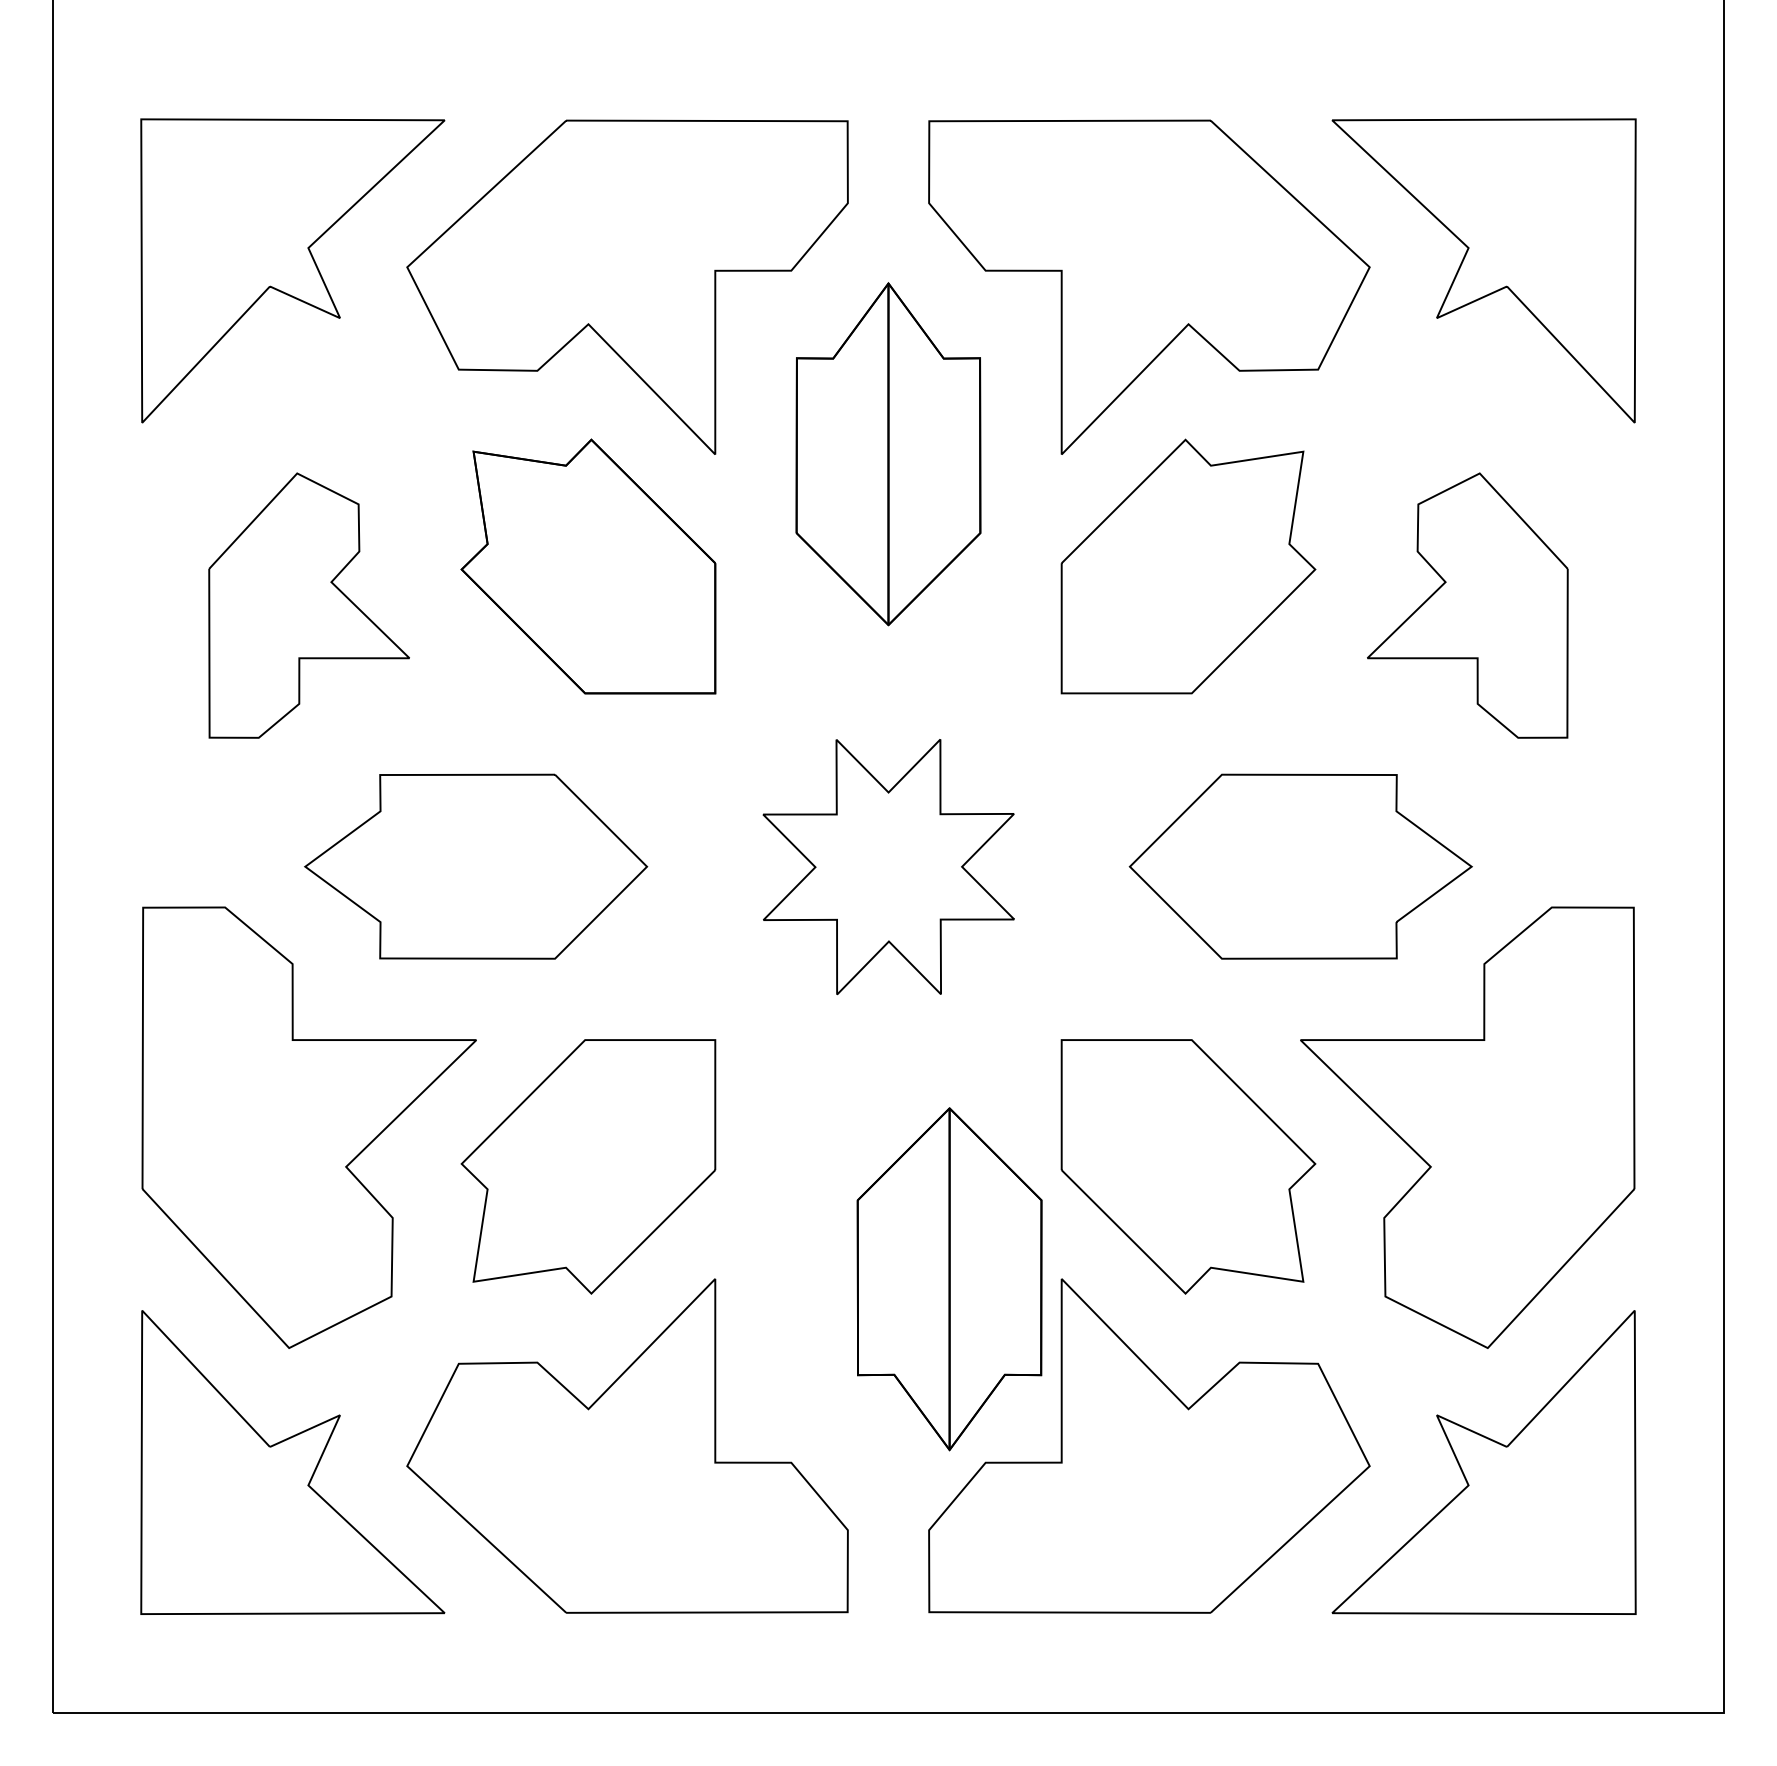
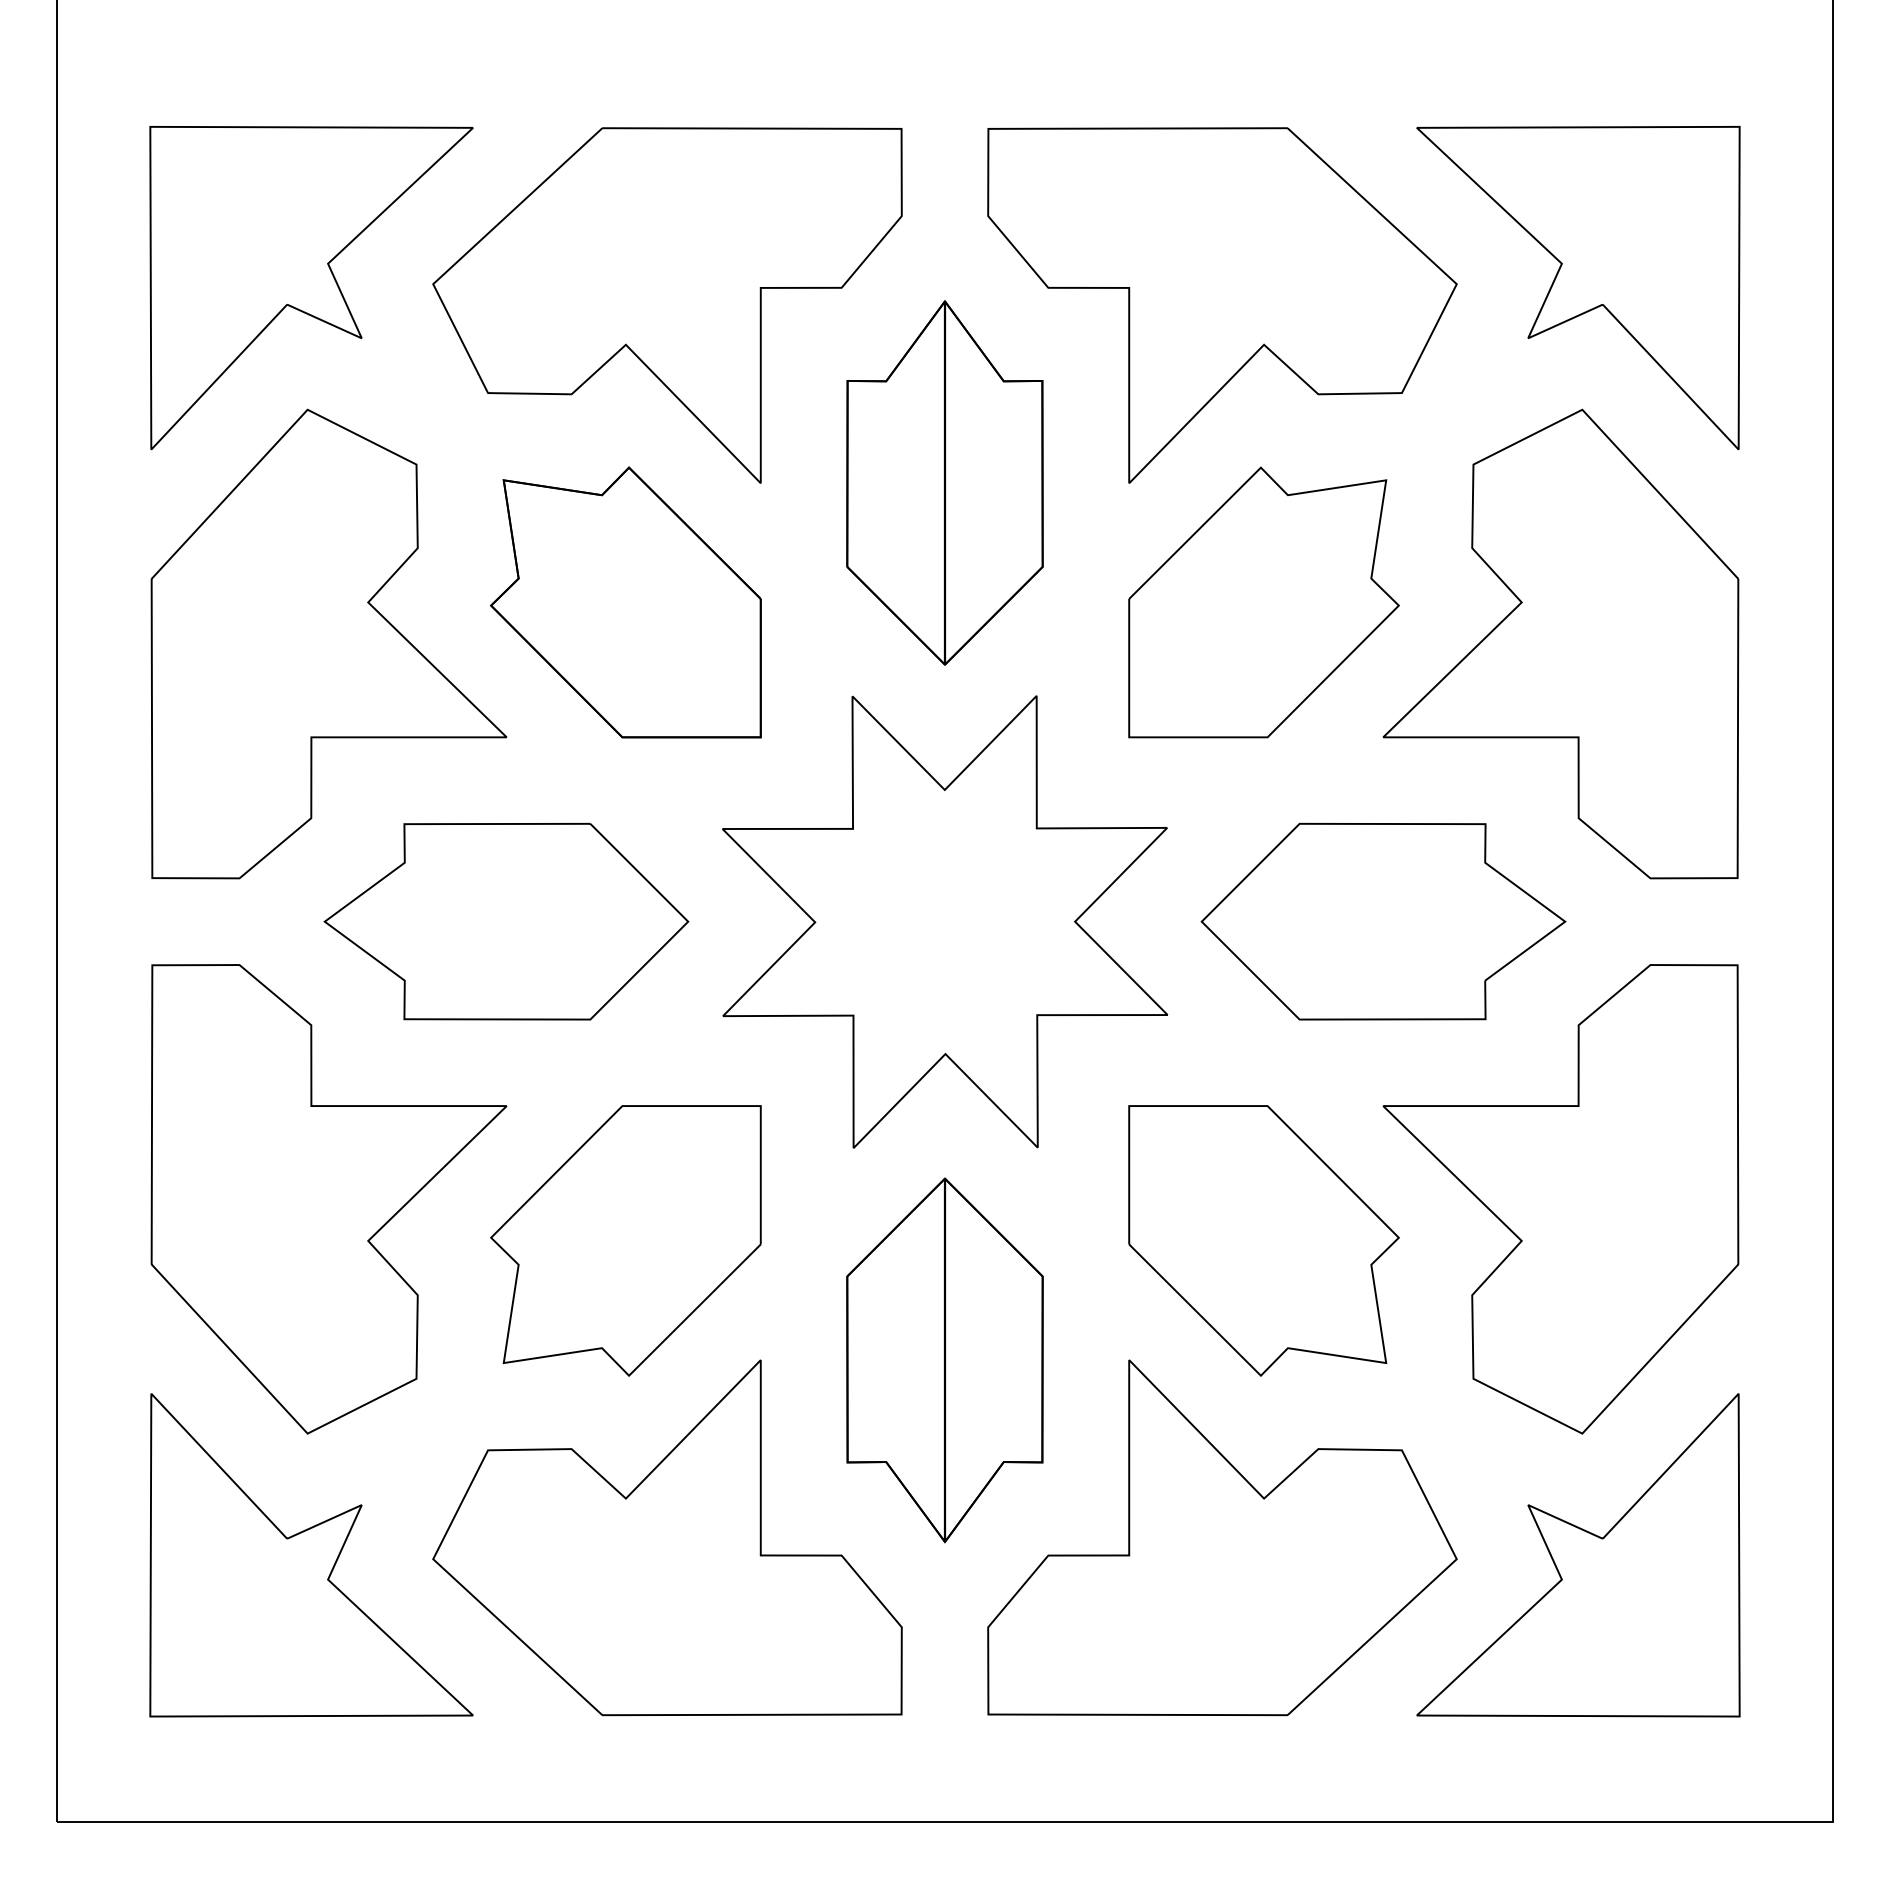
part: (308, 605) -> (328, 643), size x1.67
part: (1467, 605) -> (1560, 643), size x1.67
part: (888, 866) -> (945, 921), size x1.67
part: (949, 1279) -> (944, 1360), moved

